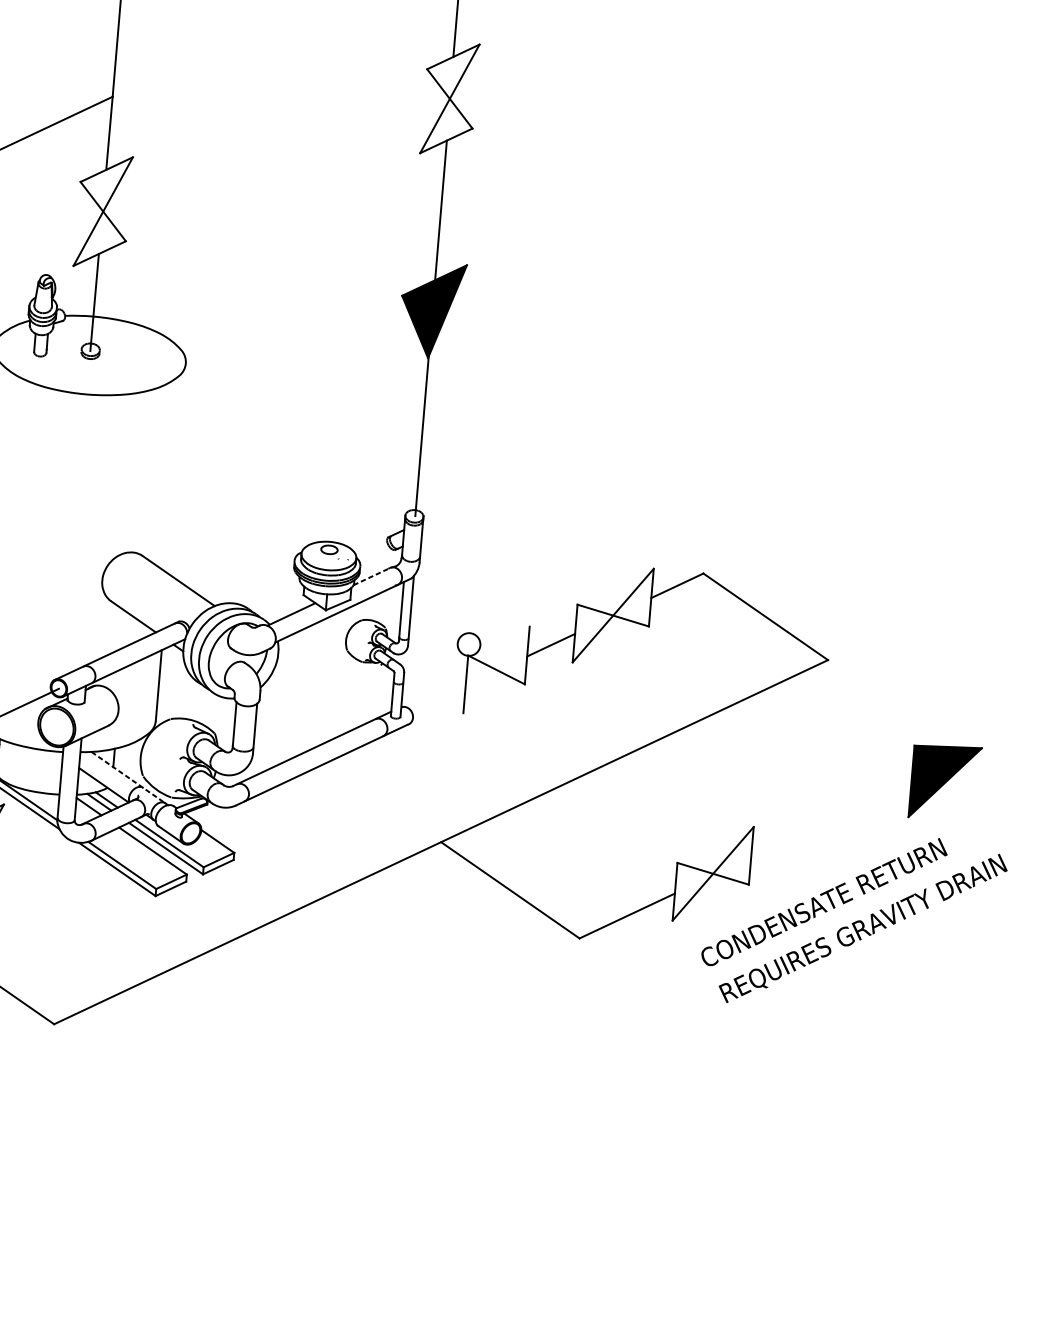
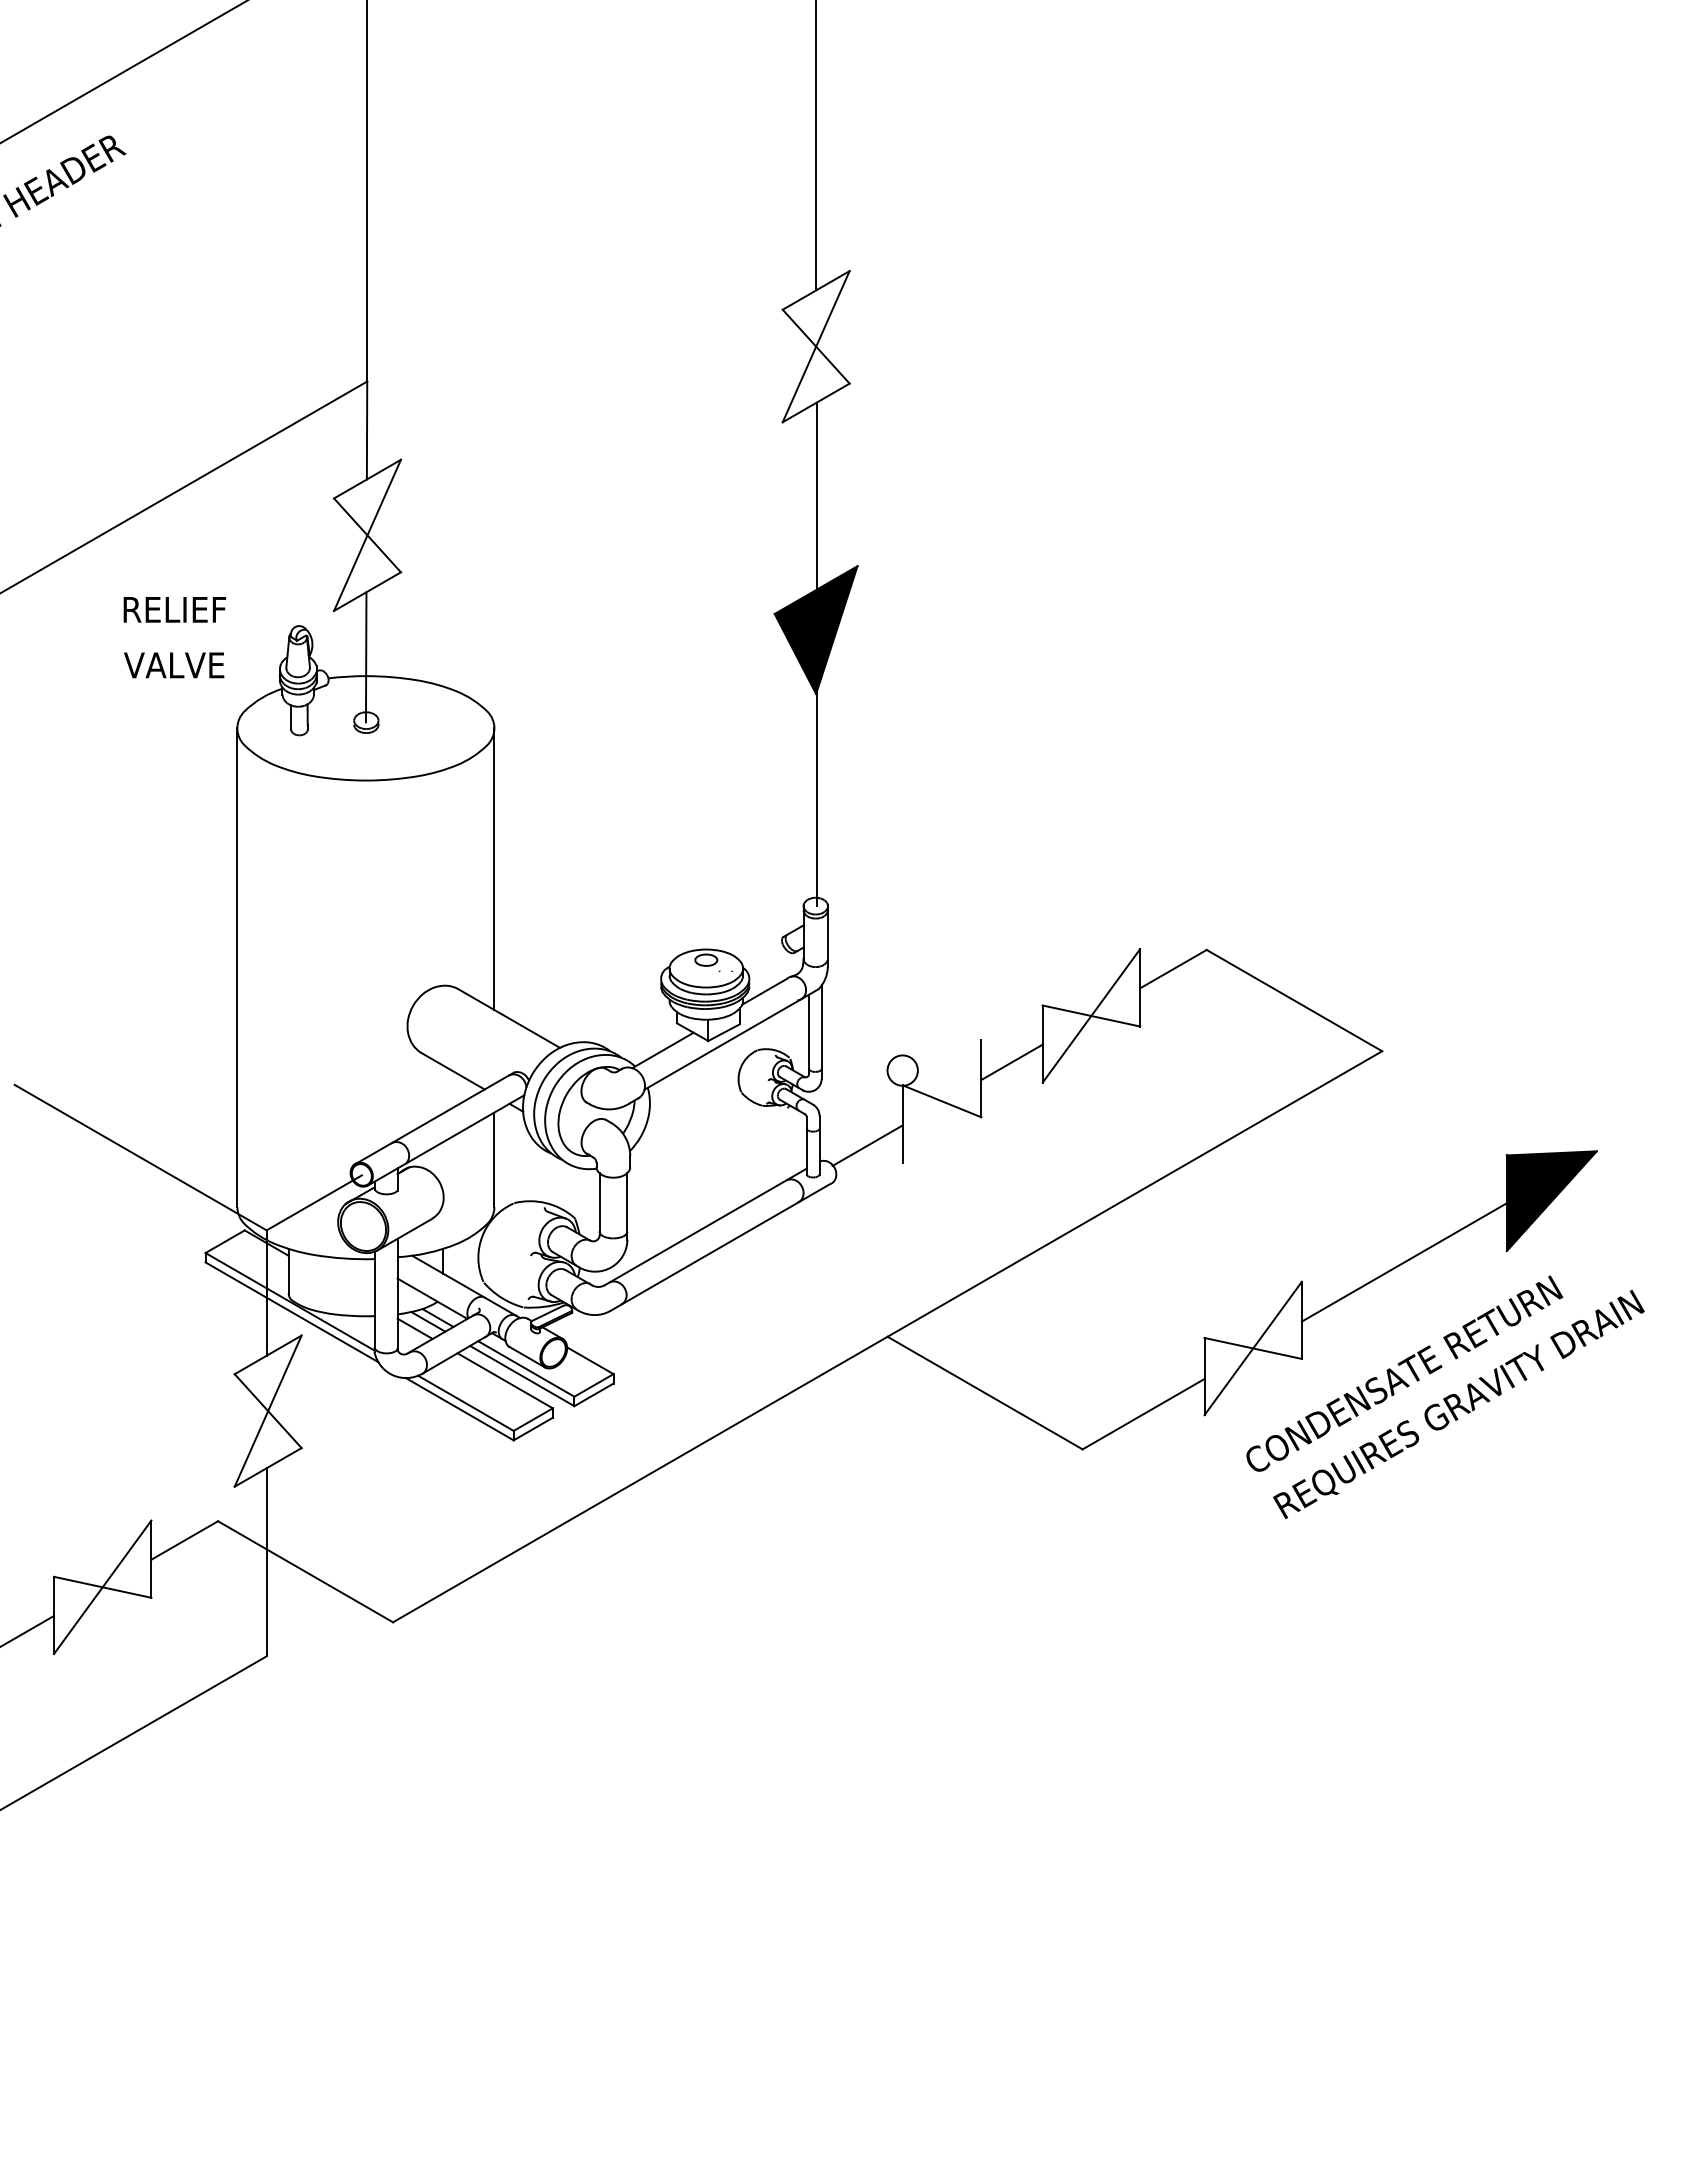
line: (177, 468) -> (494, 868), added
line: (370, 576) -> (764, 991), dashed -> solid
line: (438, 698) -> (867, 1145), added
line: (127, 777) -> (463, 1285), dashed -> solid
line: (830, 819) -> (1403, 1262), added

